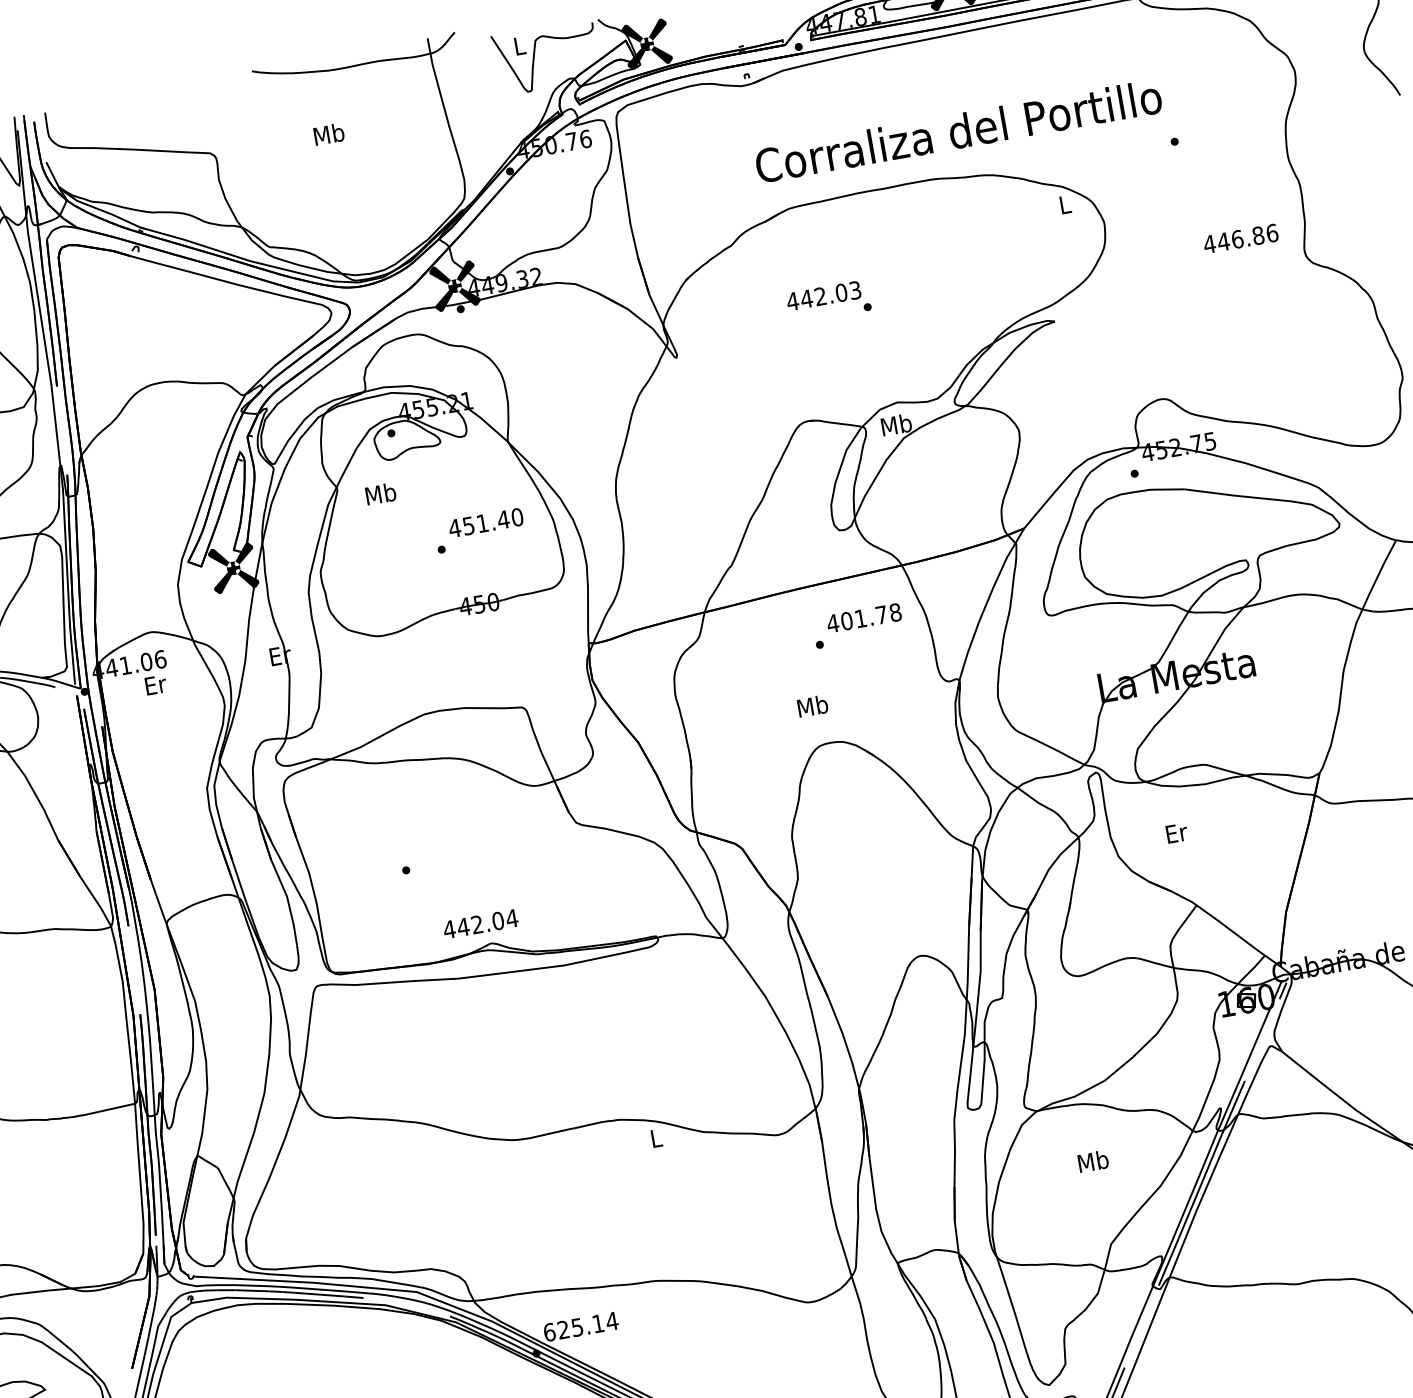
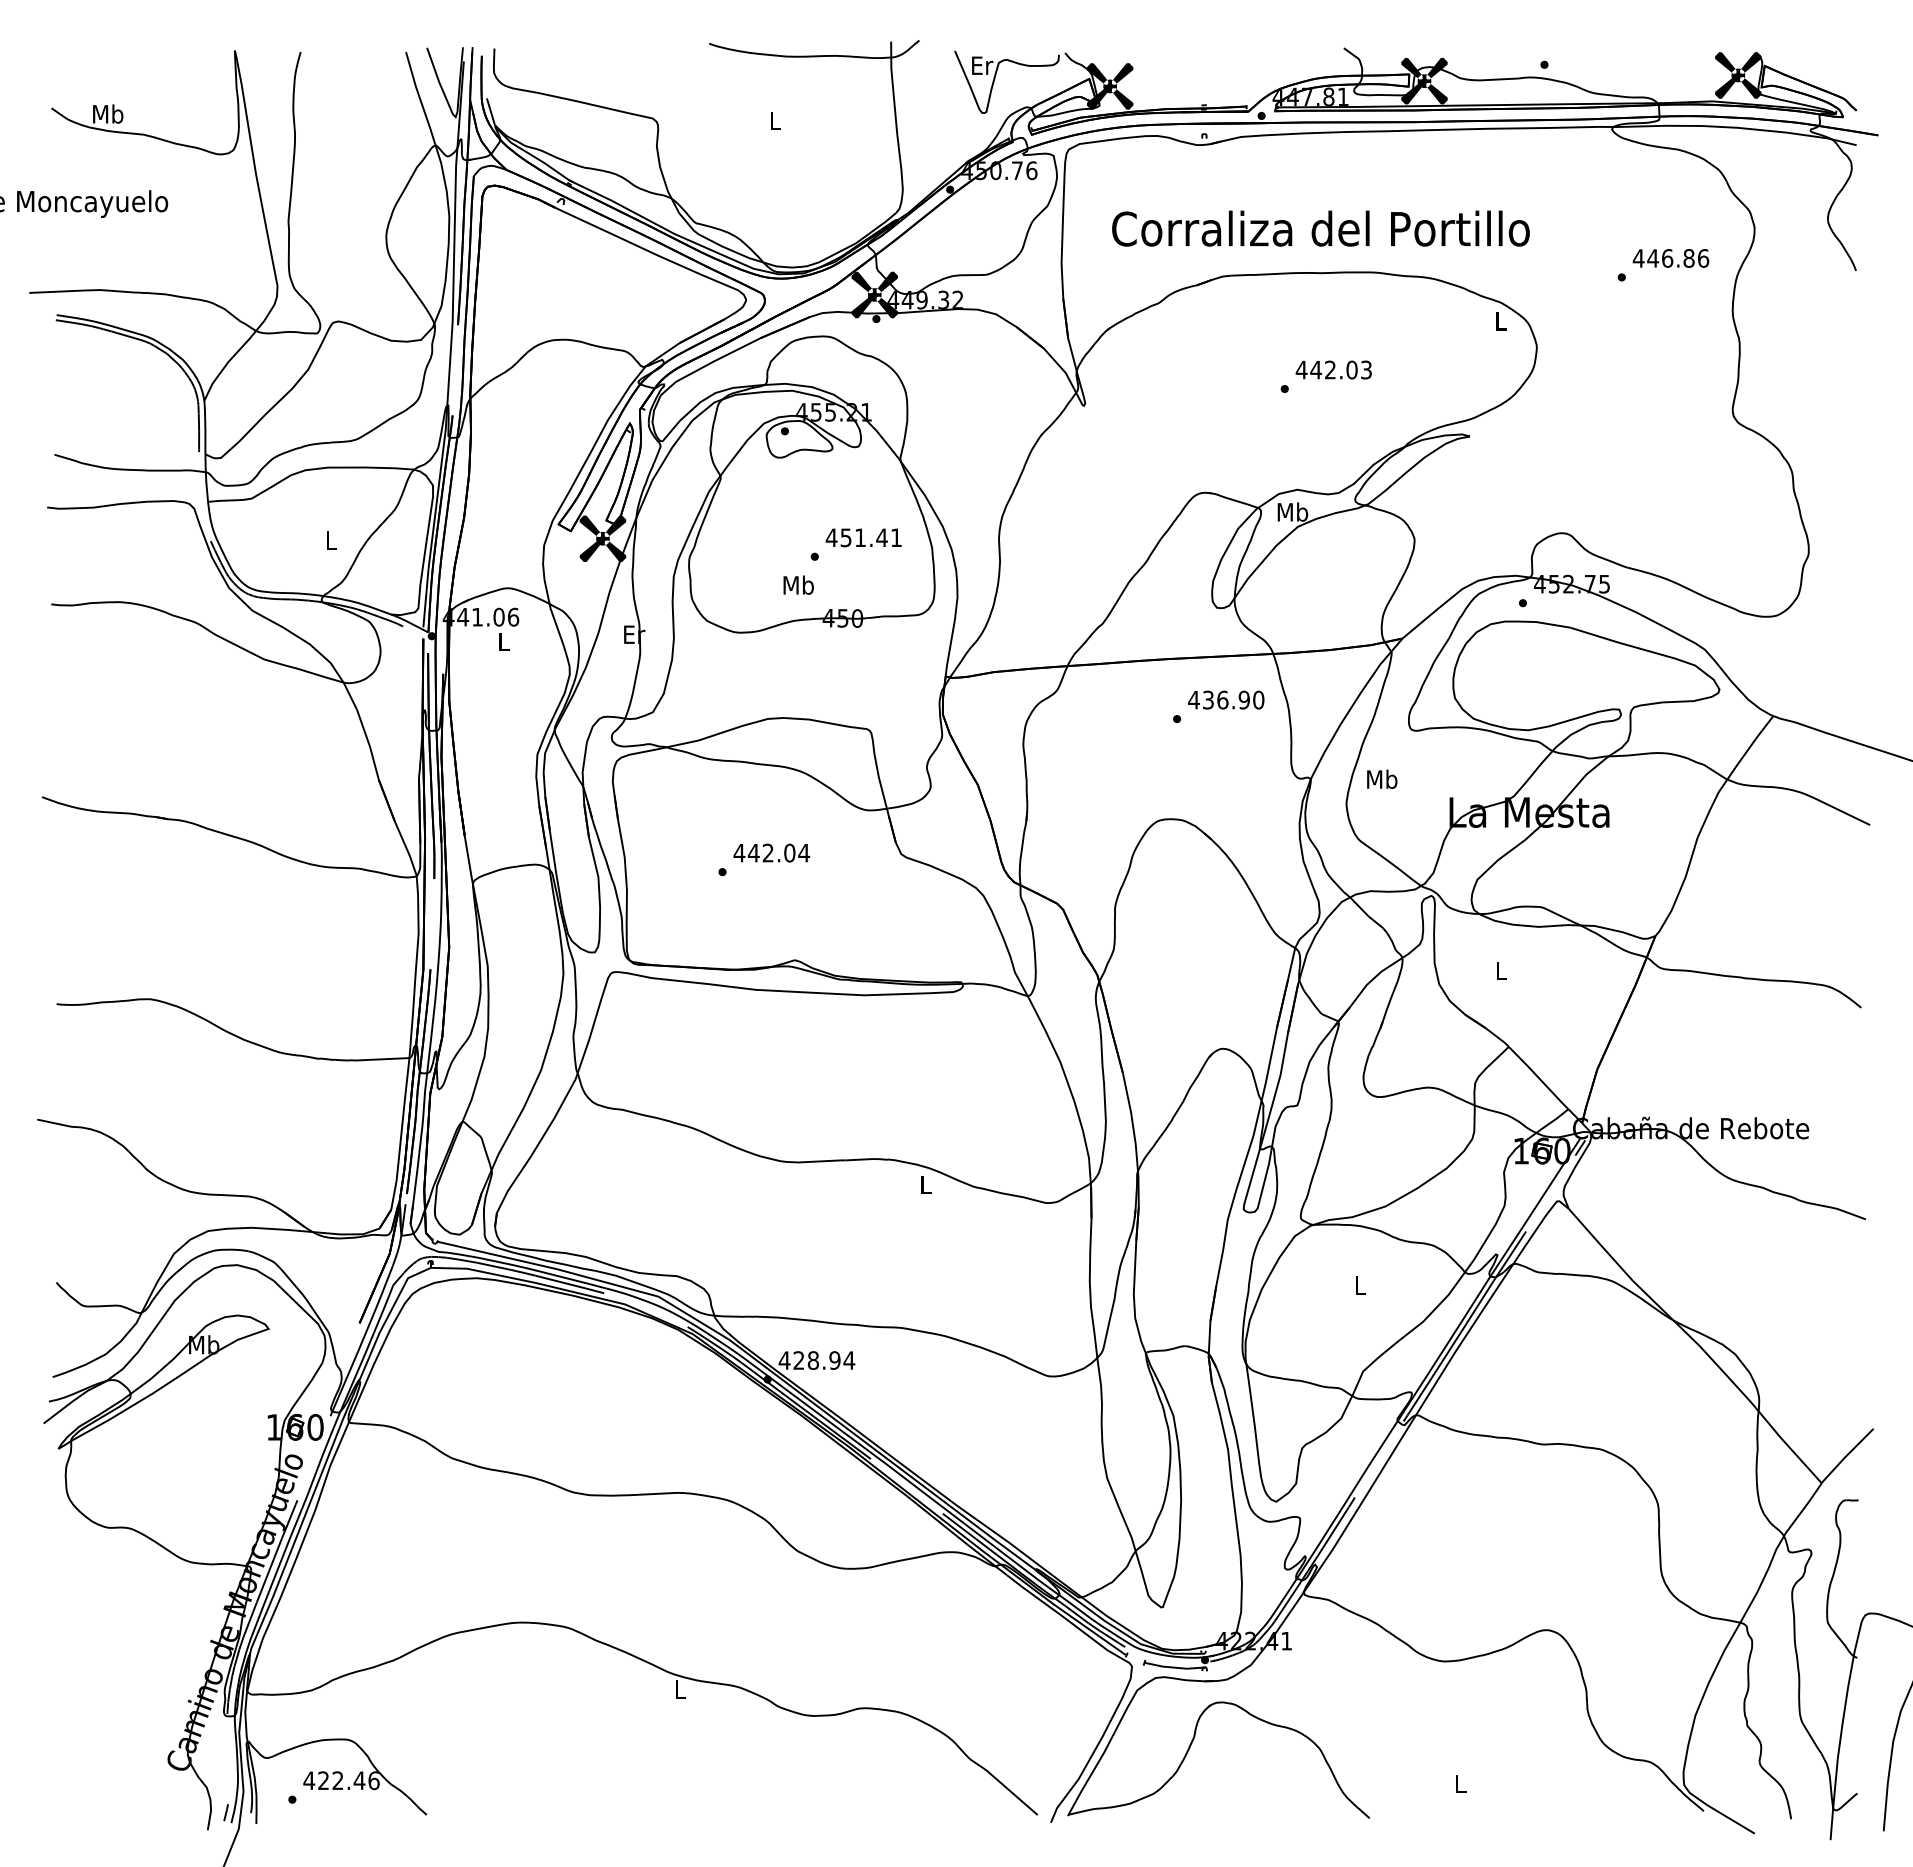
text: (520, 45) -> (982, 65), L -> Er
text: (958, 131) -> (1320, 228), moved
text: (329, 134) -> (775, 120), Mb -> L
text: (1240, 238) -> (1670, 258), moved
text: (823, 295) -> (1333, 369), moved
text: (380, 493) -> (798, 584), moved
text: (517, 517) -> (896, 537), 451.40 -> 451.41
text: (871, 616) -> (1233, 699), 401.78 -> 436.90
text: (155, 684) -> (504, 641), Er -> L
text: (812, 705) -> (1382, 778), moved
text: (1176, 833) -> (1501, 971), Er -> L
text: (480, 923) -> (771, 852), moved
text: (1092, 1160) -> (1359, 1284), Mb -> L
text: (573, 1328) -> (809, 1360), 625.14 -> 428.94

